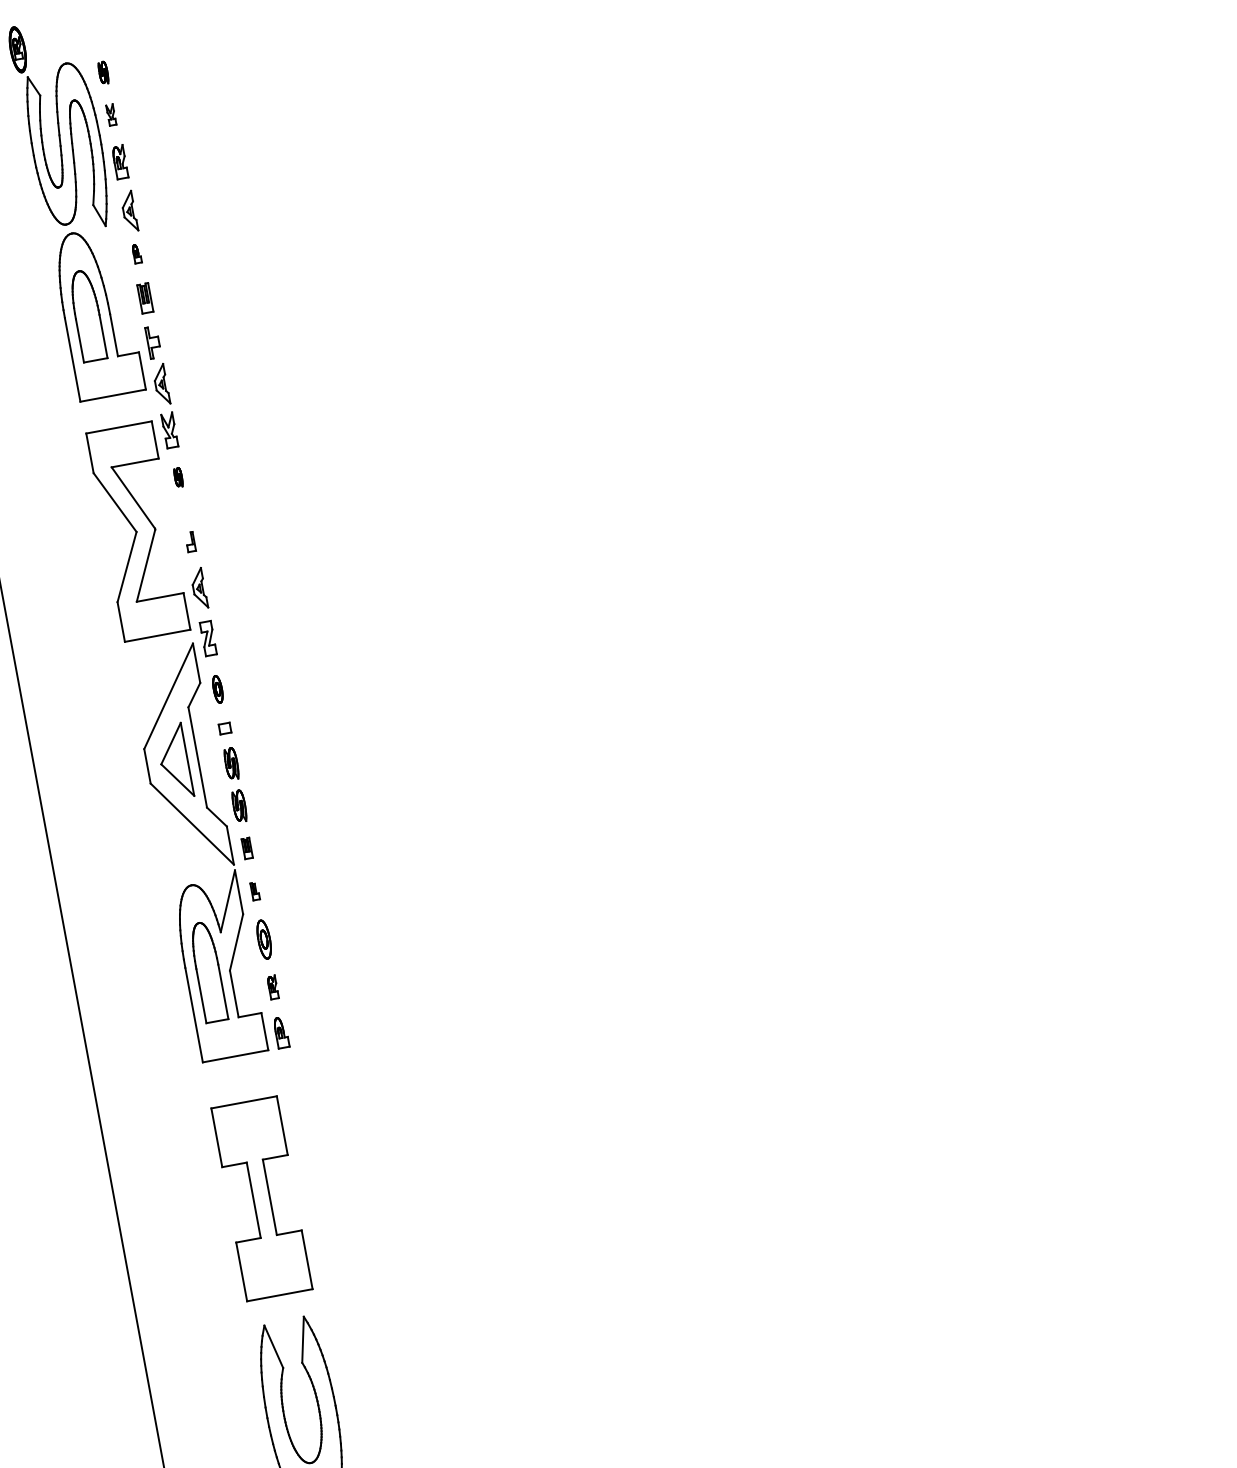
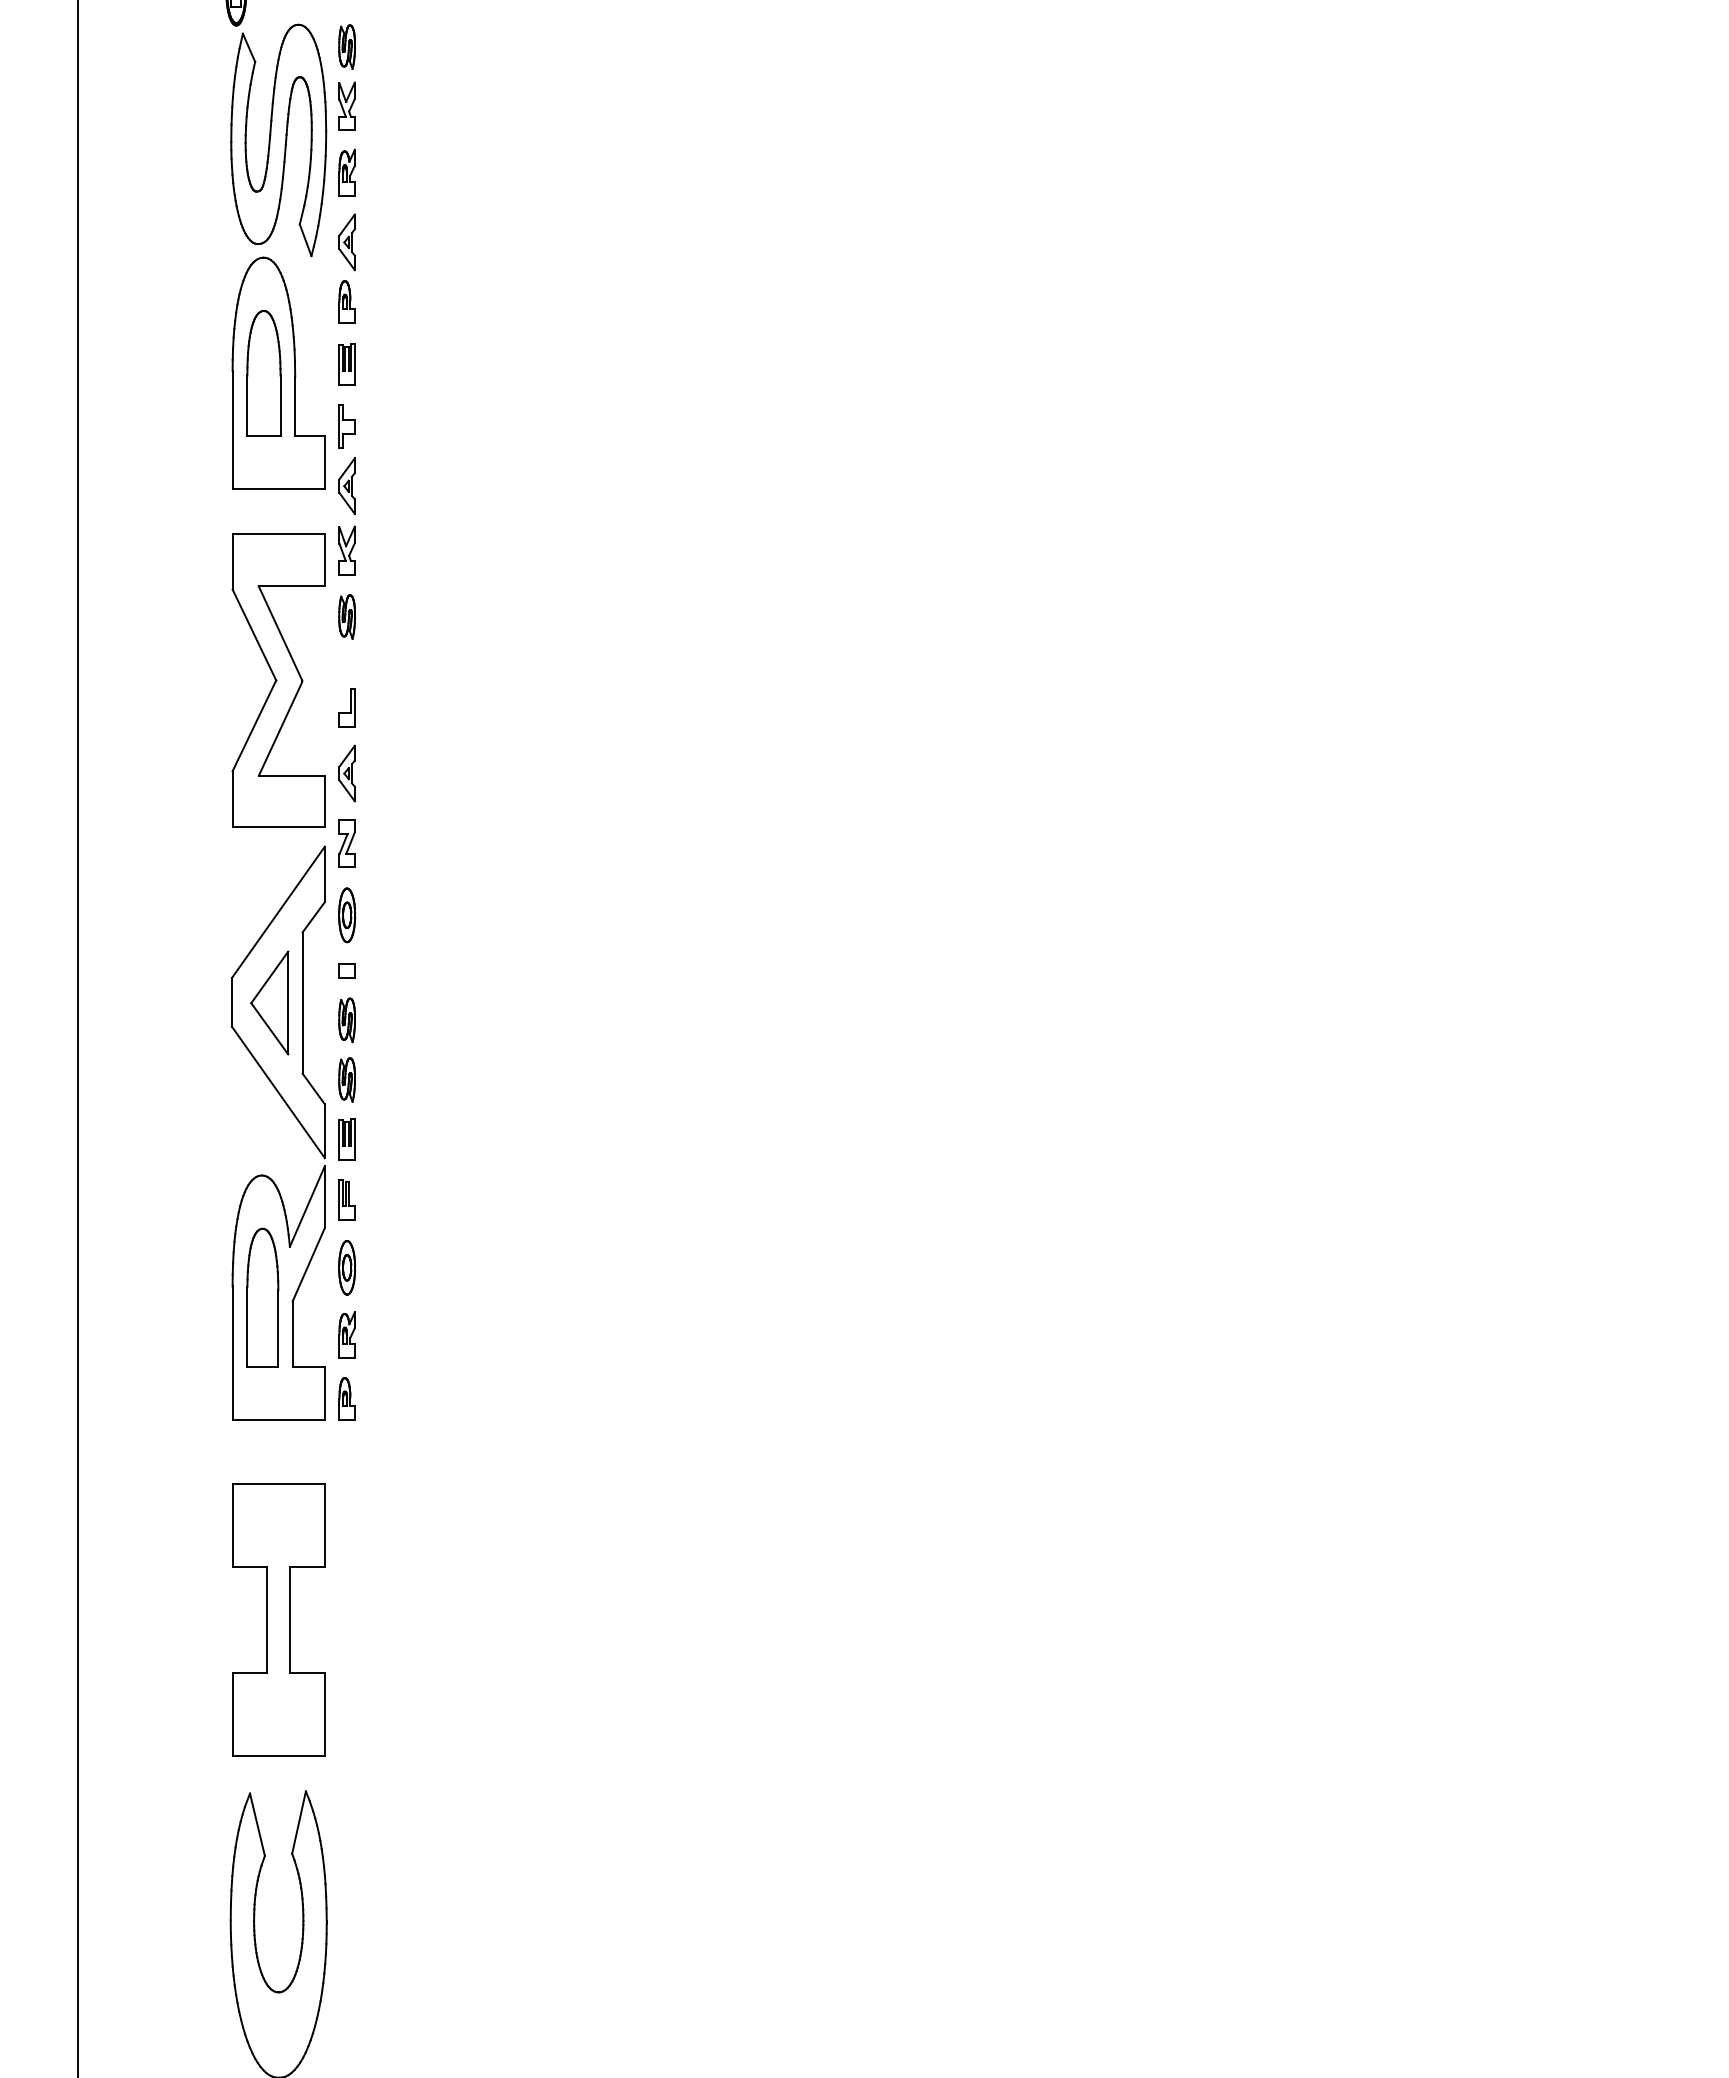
part: (103, 72) -> (346, 46), size x1.43
part: (110, 114) -> (346, 105), size x1.67
part: (136, 253) -> (346, 301), size x1.67
part: (178, 477) -> (346, 616), size x1.67
part: (190, 541) -> (346, 707), size x1.43
part: (218, 689) -> (347, 915), size x1.43
part: (246, 848) -> (346, 1139), size x1.43
part: (254, 891) -> (346, 1199), size x1.67
part: (272, 987) -> (346, 1334), size x1.43

